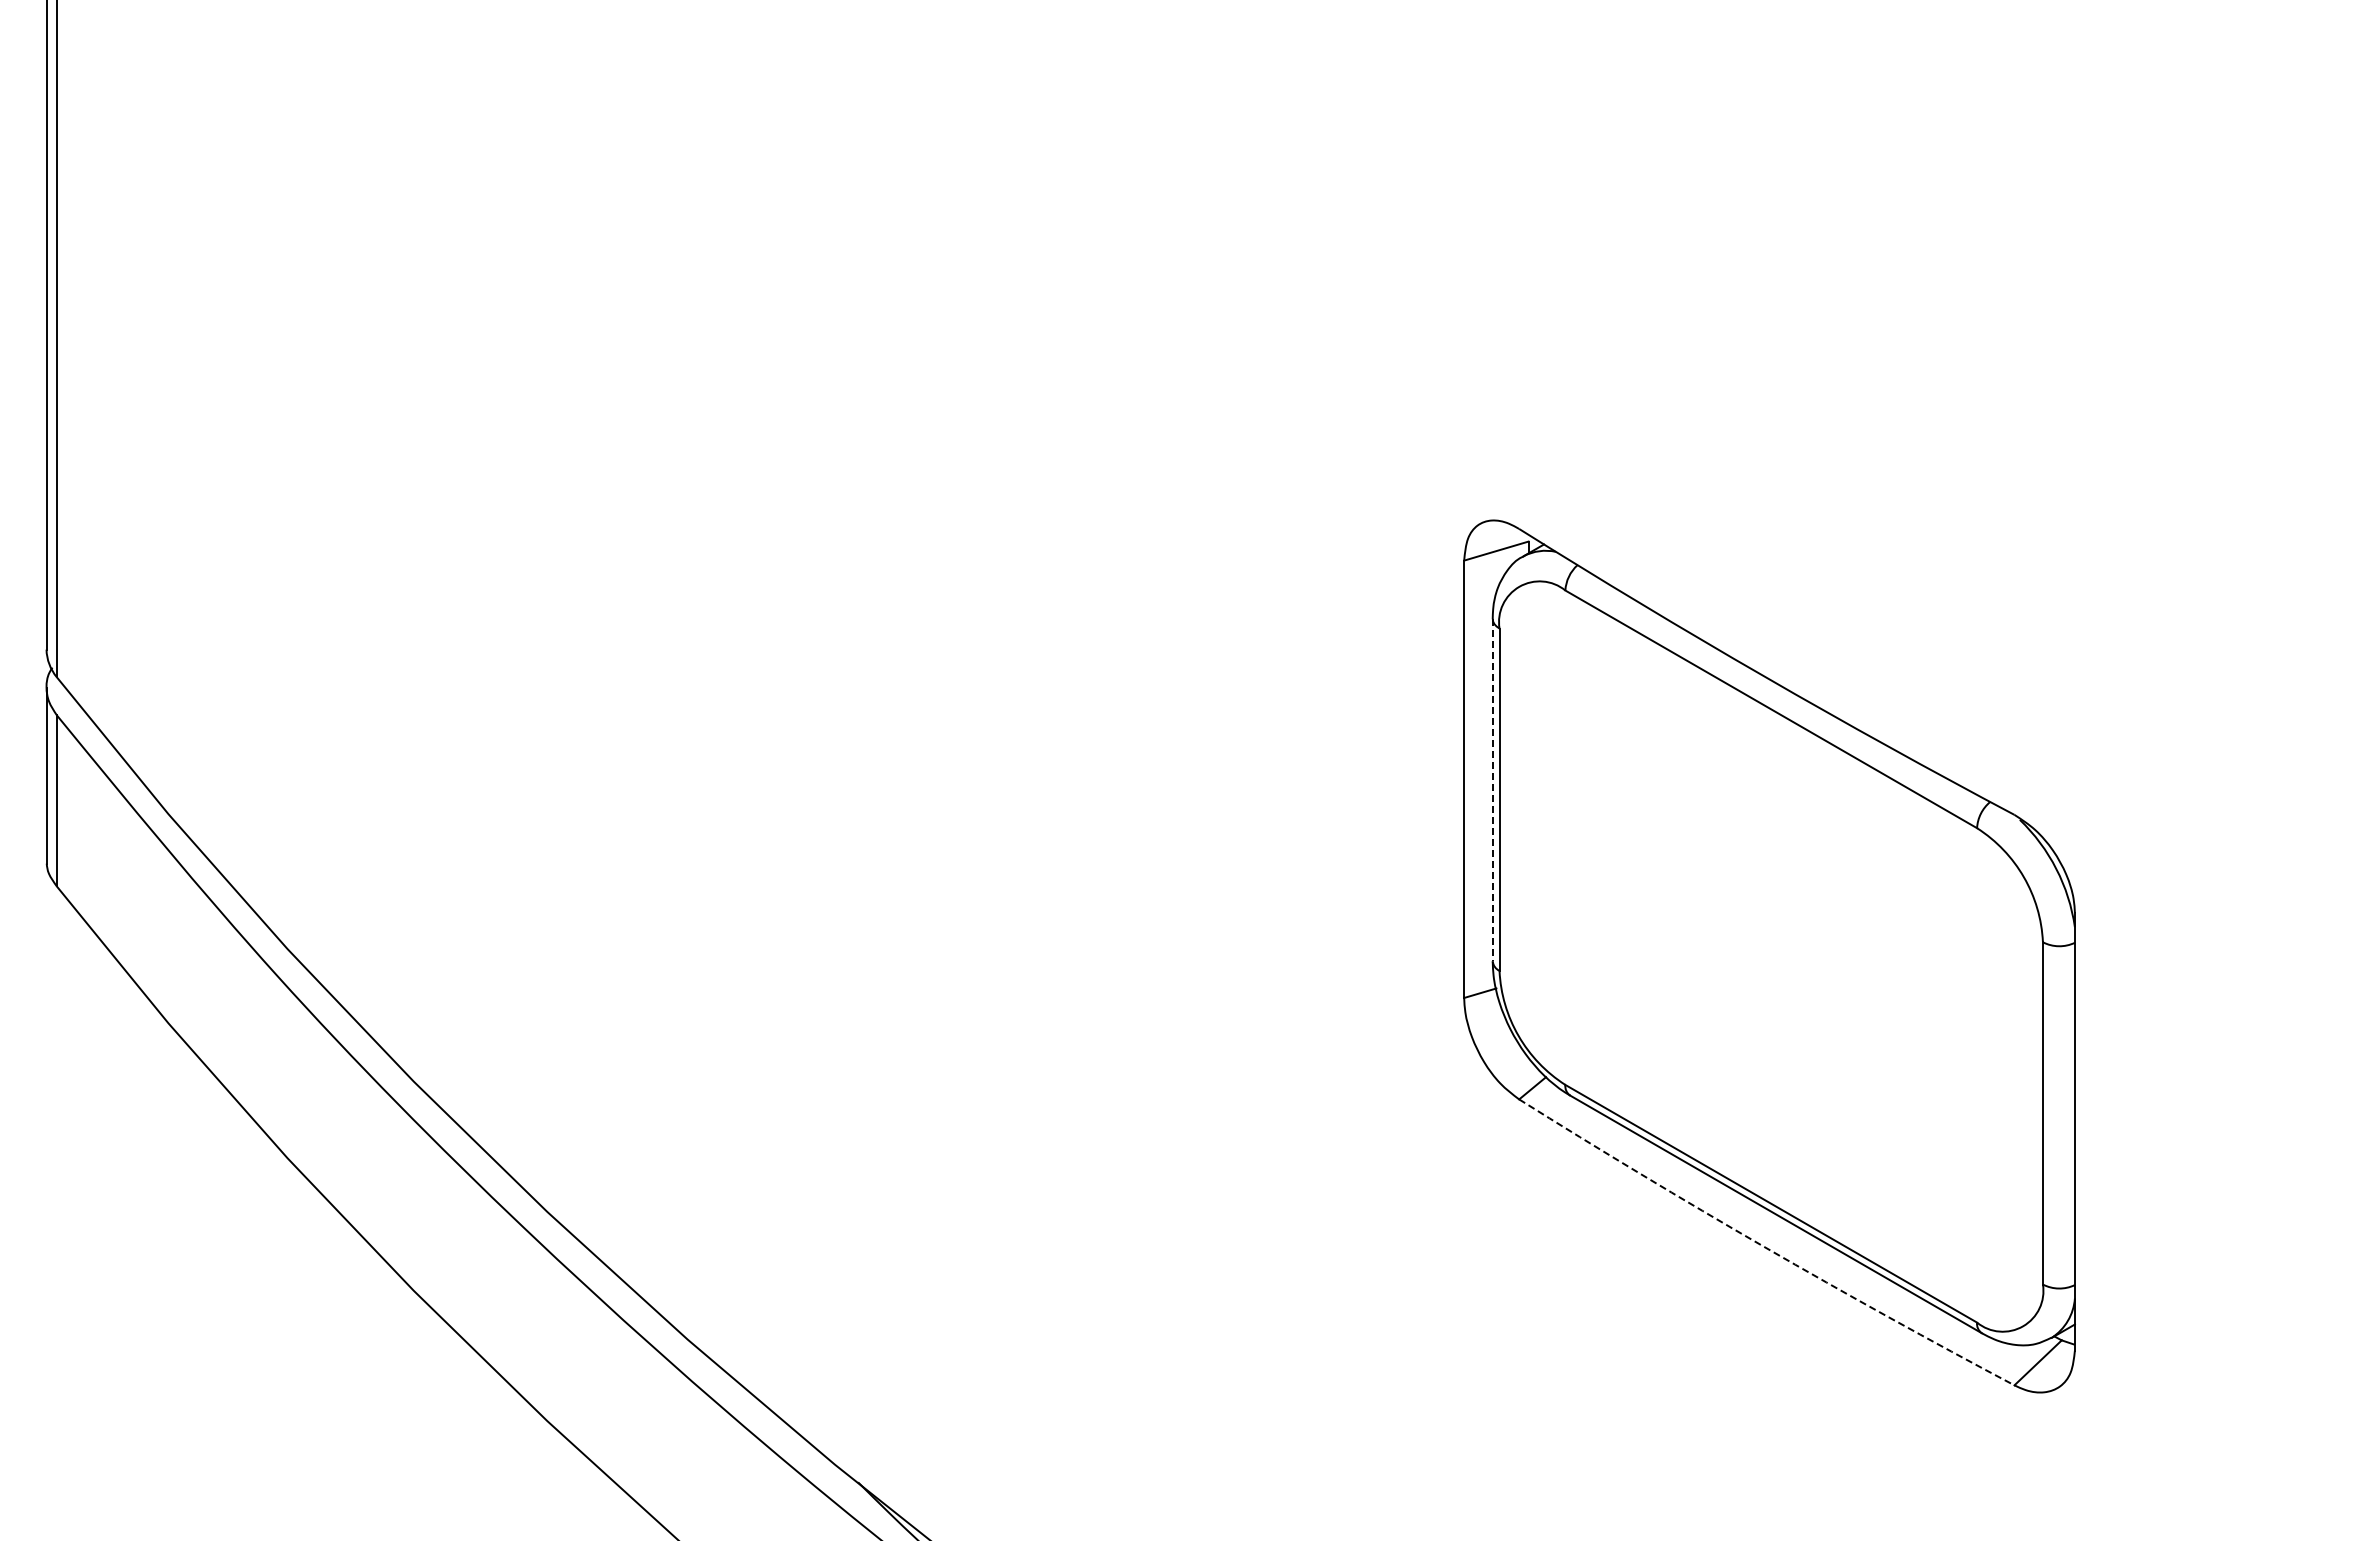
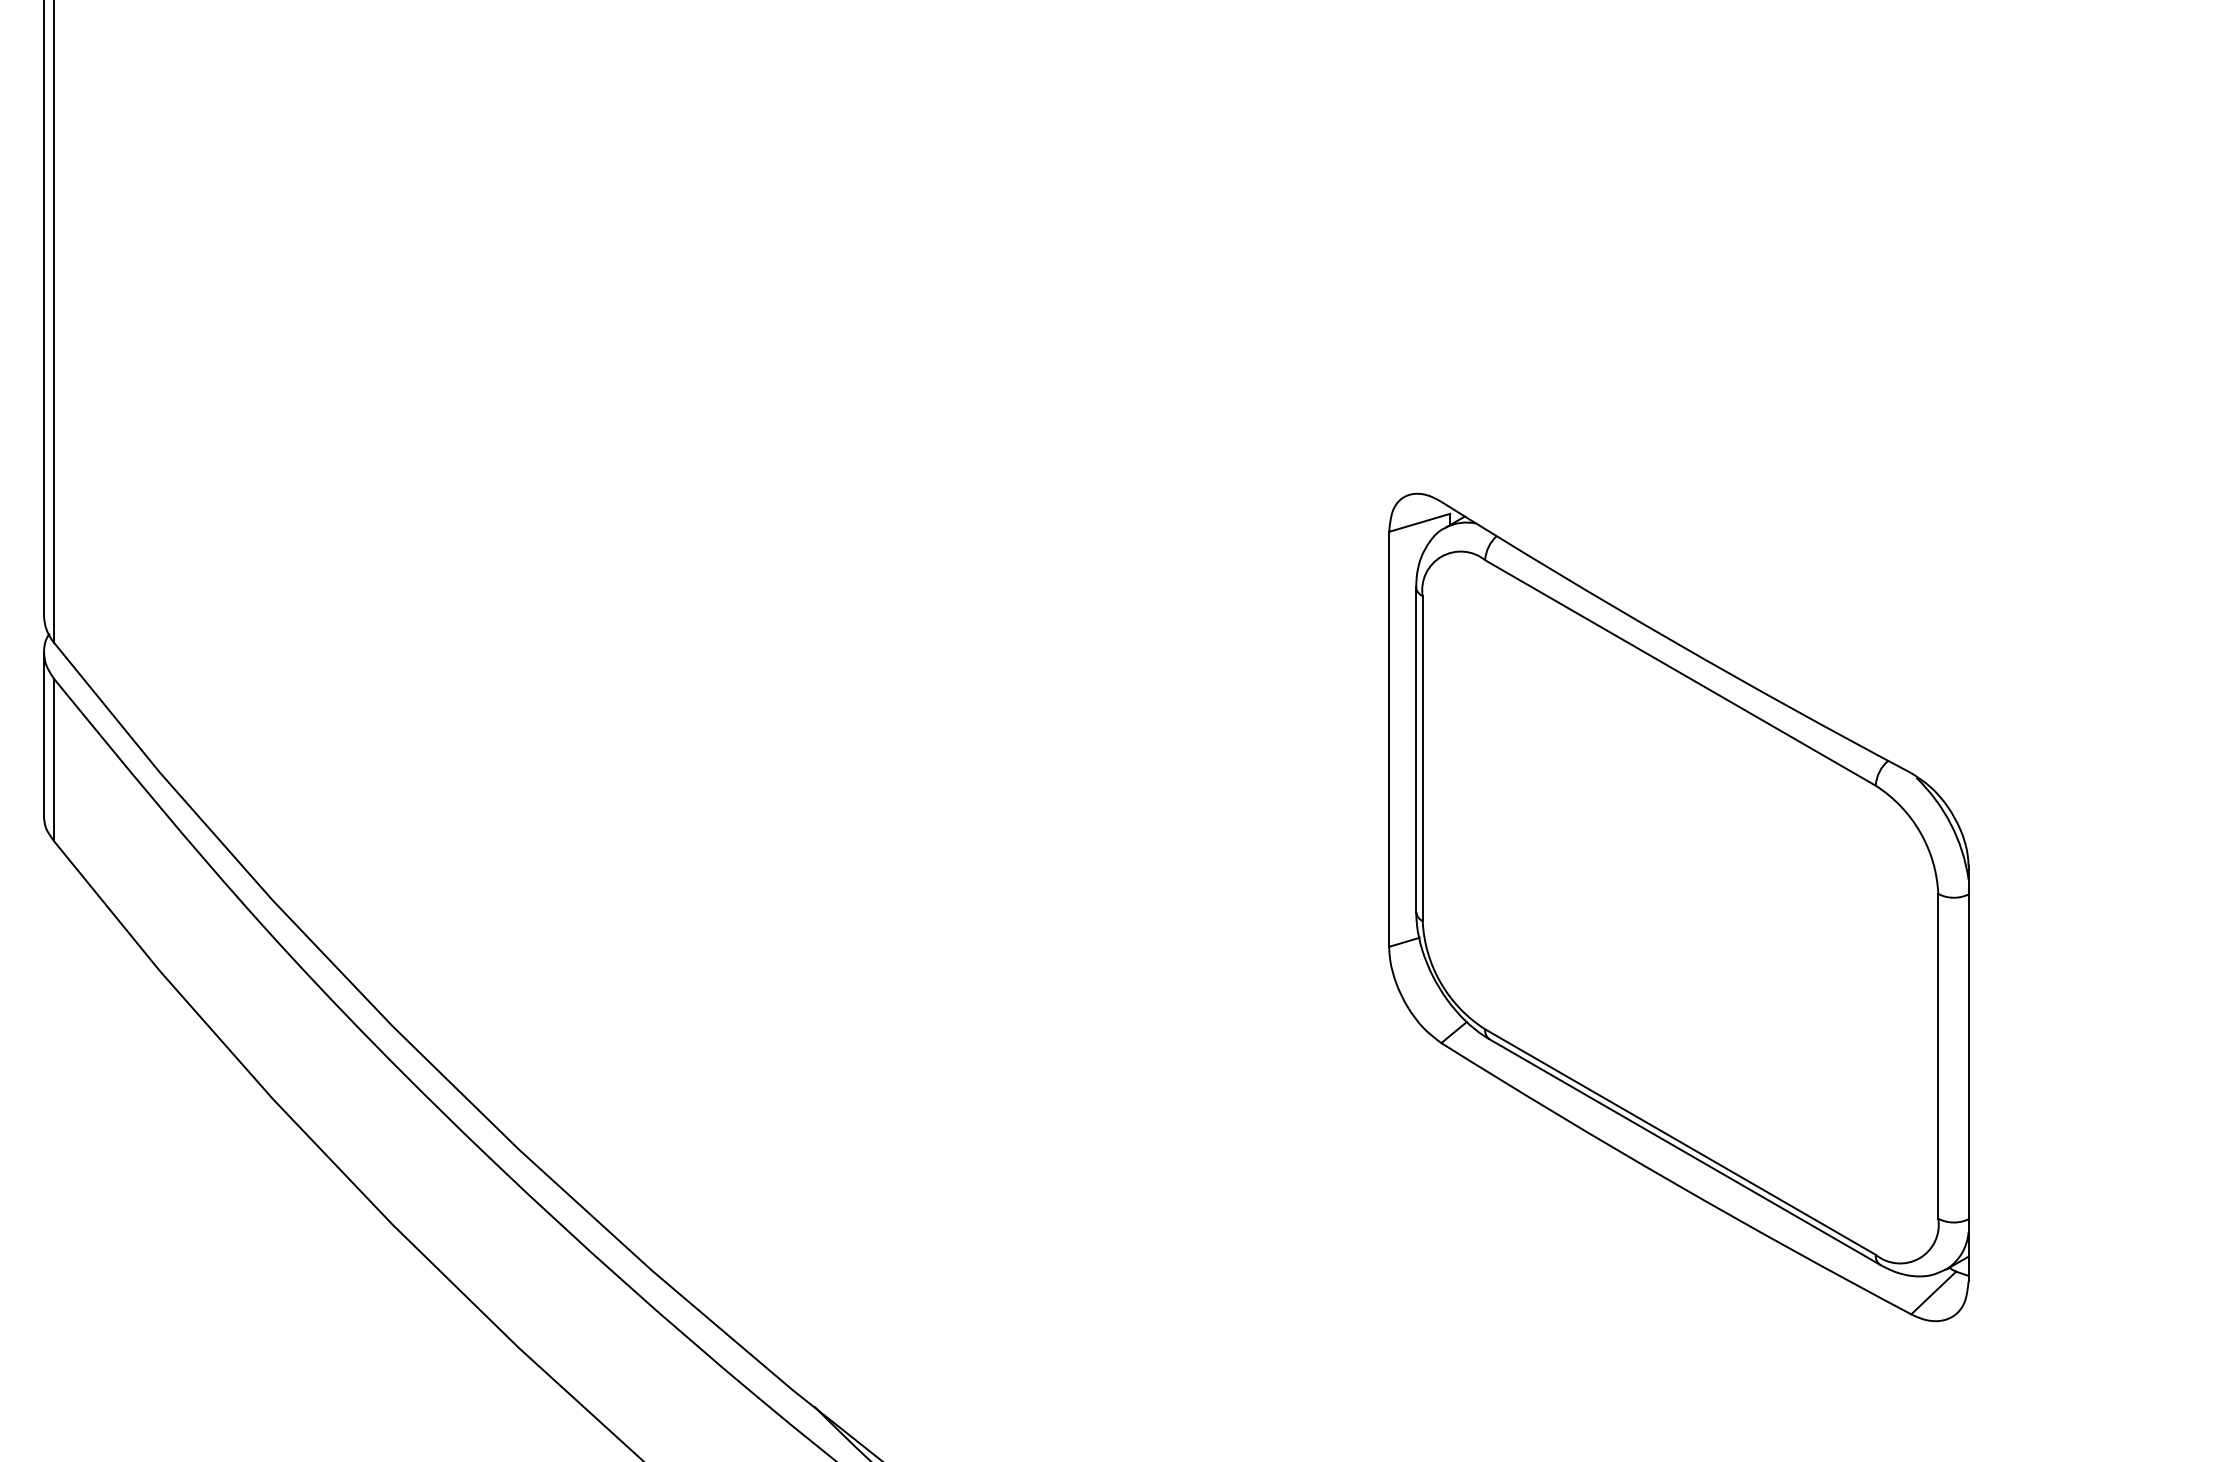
line: (1492, 790) -> (1416, 749), dashed -> solid
arc: (1764, 1246) -> (1674, 1182), dashed -> solid

